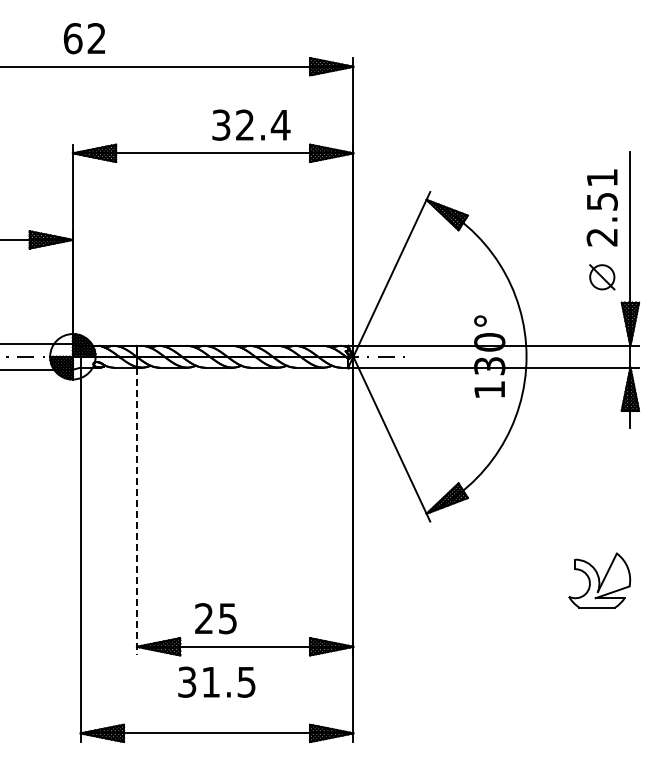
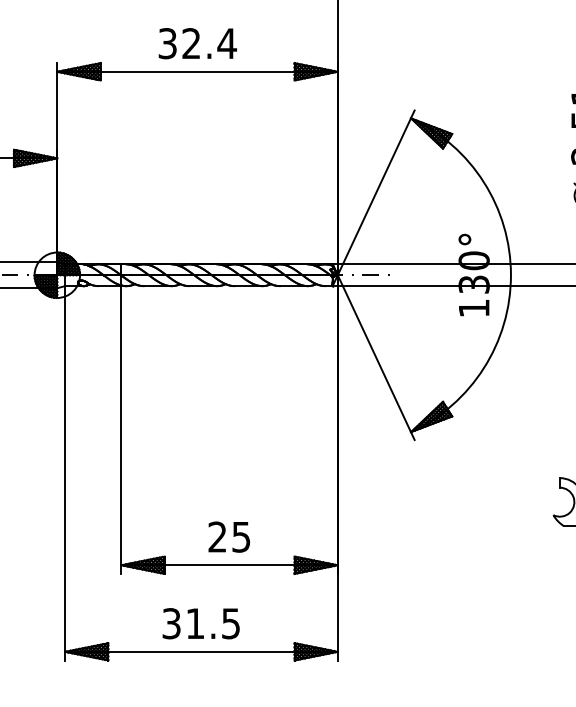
text: (251, 124) -> (197, 42), moved
line: (136, 511) -> (120, 429), dashed -> solid
text: (215, 618) -> (228, 536), moved
text: (216, 681) -> (200, 622), moved

